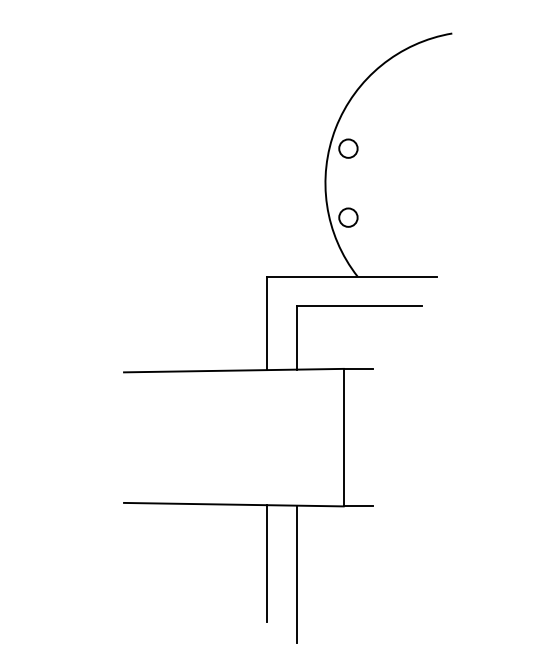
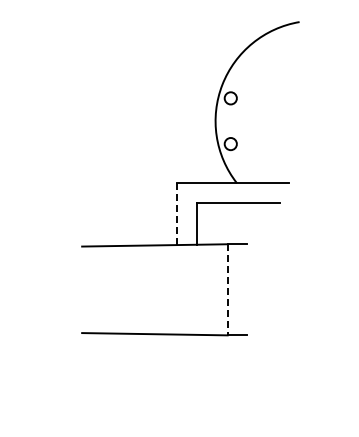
line: (267, 323) -> (177, 214), solid -> dashed
line: (343, 437) -> (227, 289), solid -> dashed
line: (267, 562) -> (177, 372), removed
line: (296, 574) -> (196, 380), removed

